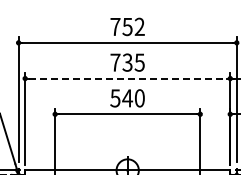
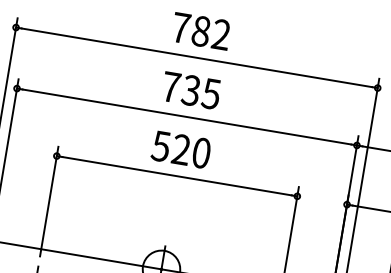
text: (127, 26) -> (201, 30), 752 -> 782
line: (128, 78) -> (188, 117), dashed -> solid
text: (127, 98) -> (181, 149), 540 -> 520

